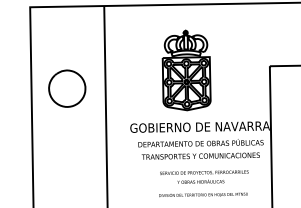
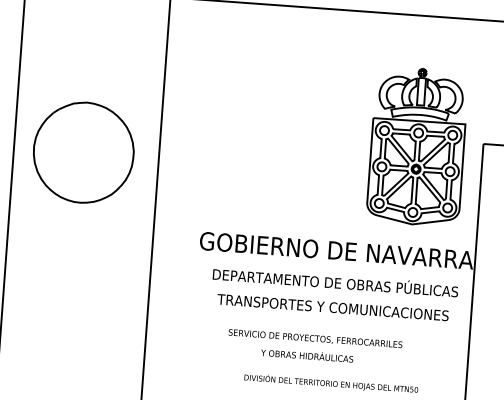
part: (186, 70) -> (417, 146), moved
part: (67, 88) -> (84, 152), size x1.4
text: (204, 176) -> (315, 346), moved

